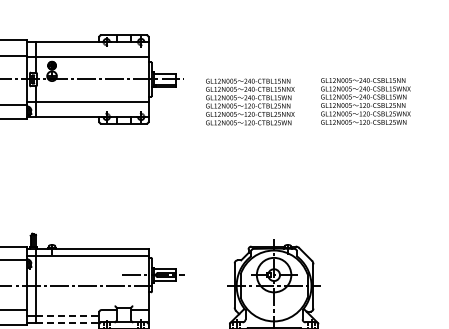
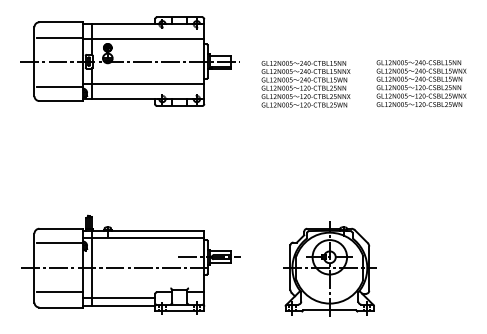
line: (67, 315) -> (123, 297), dashed -> solid
line: (67, 323) -> (123, 305), dashed -> solid

